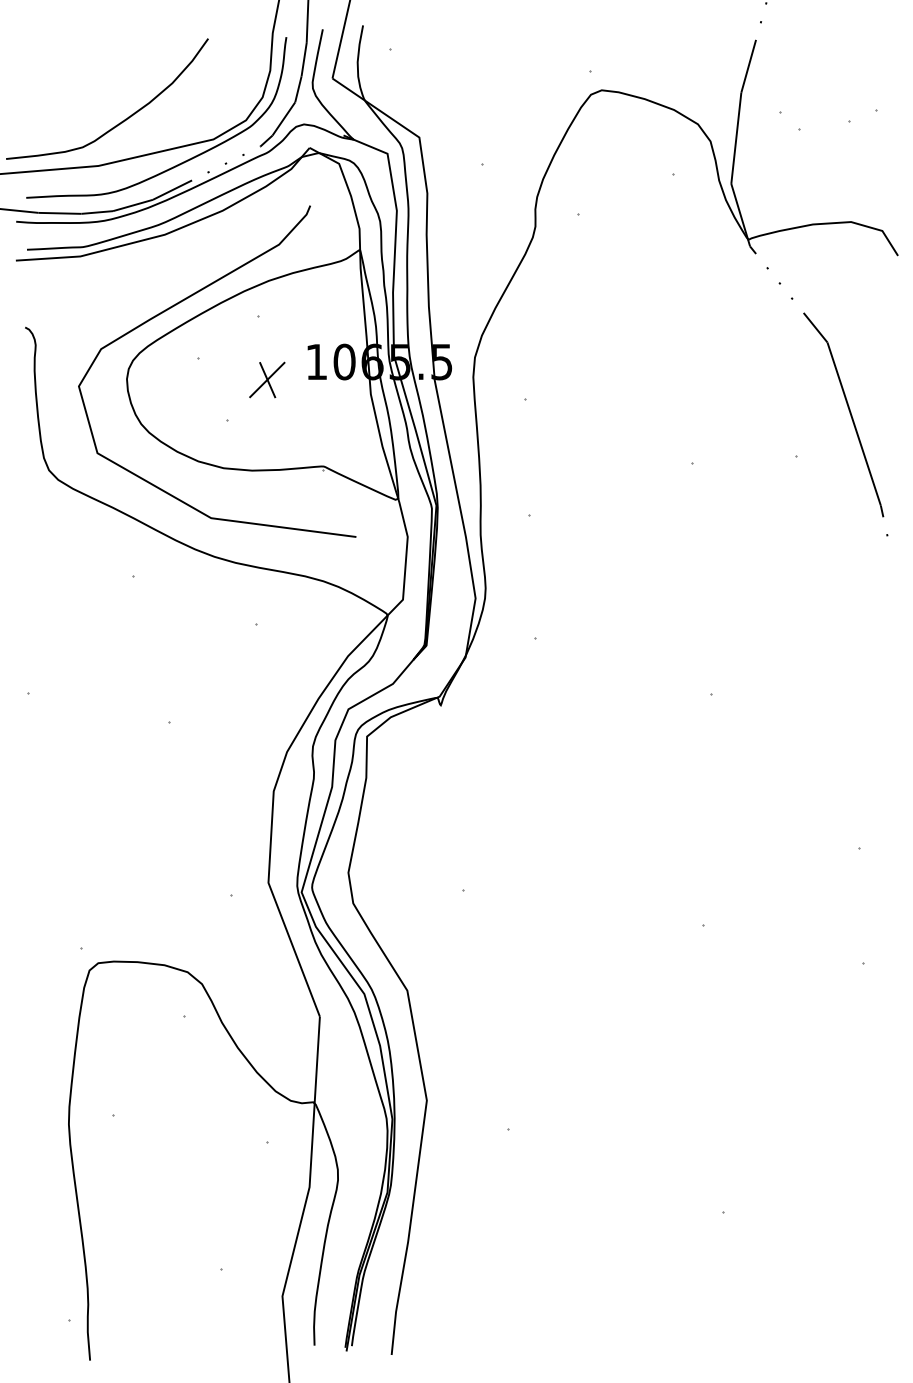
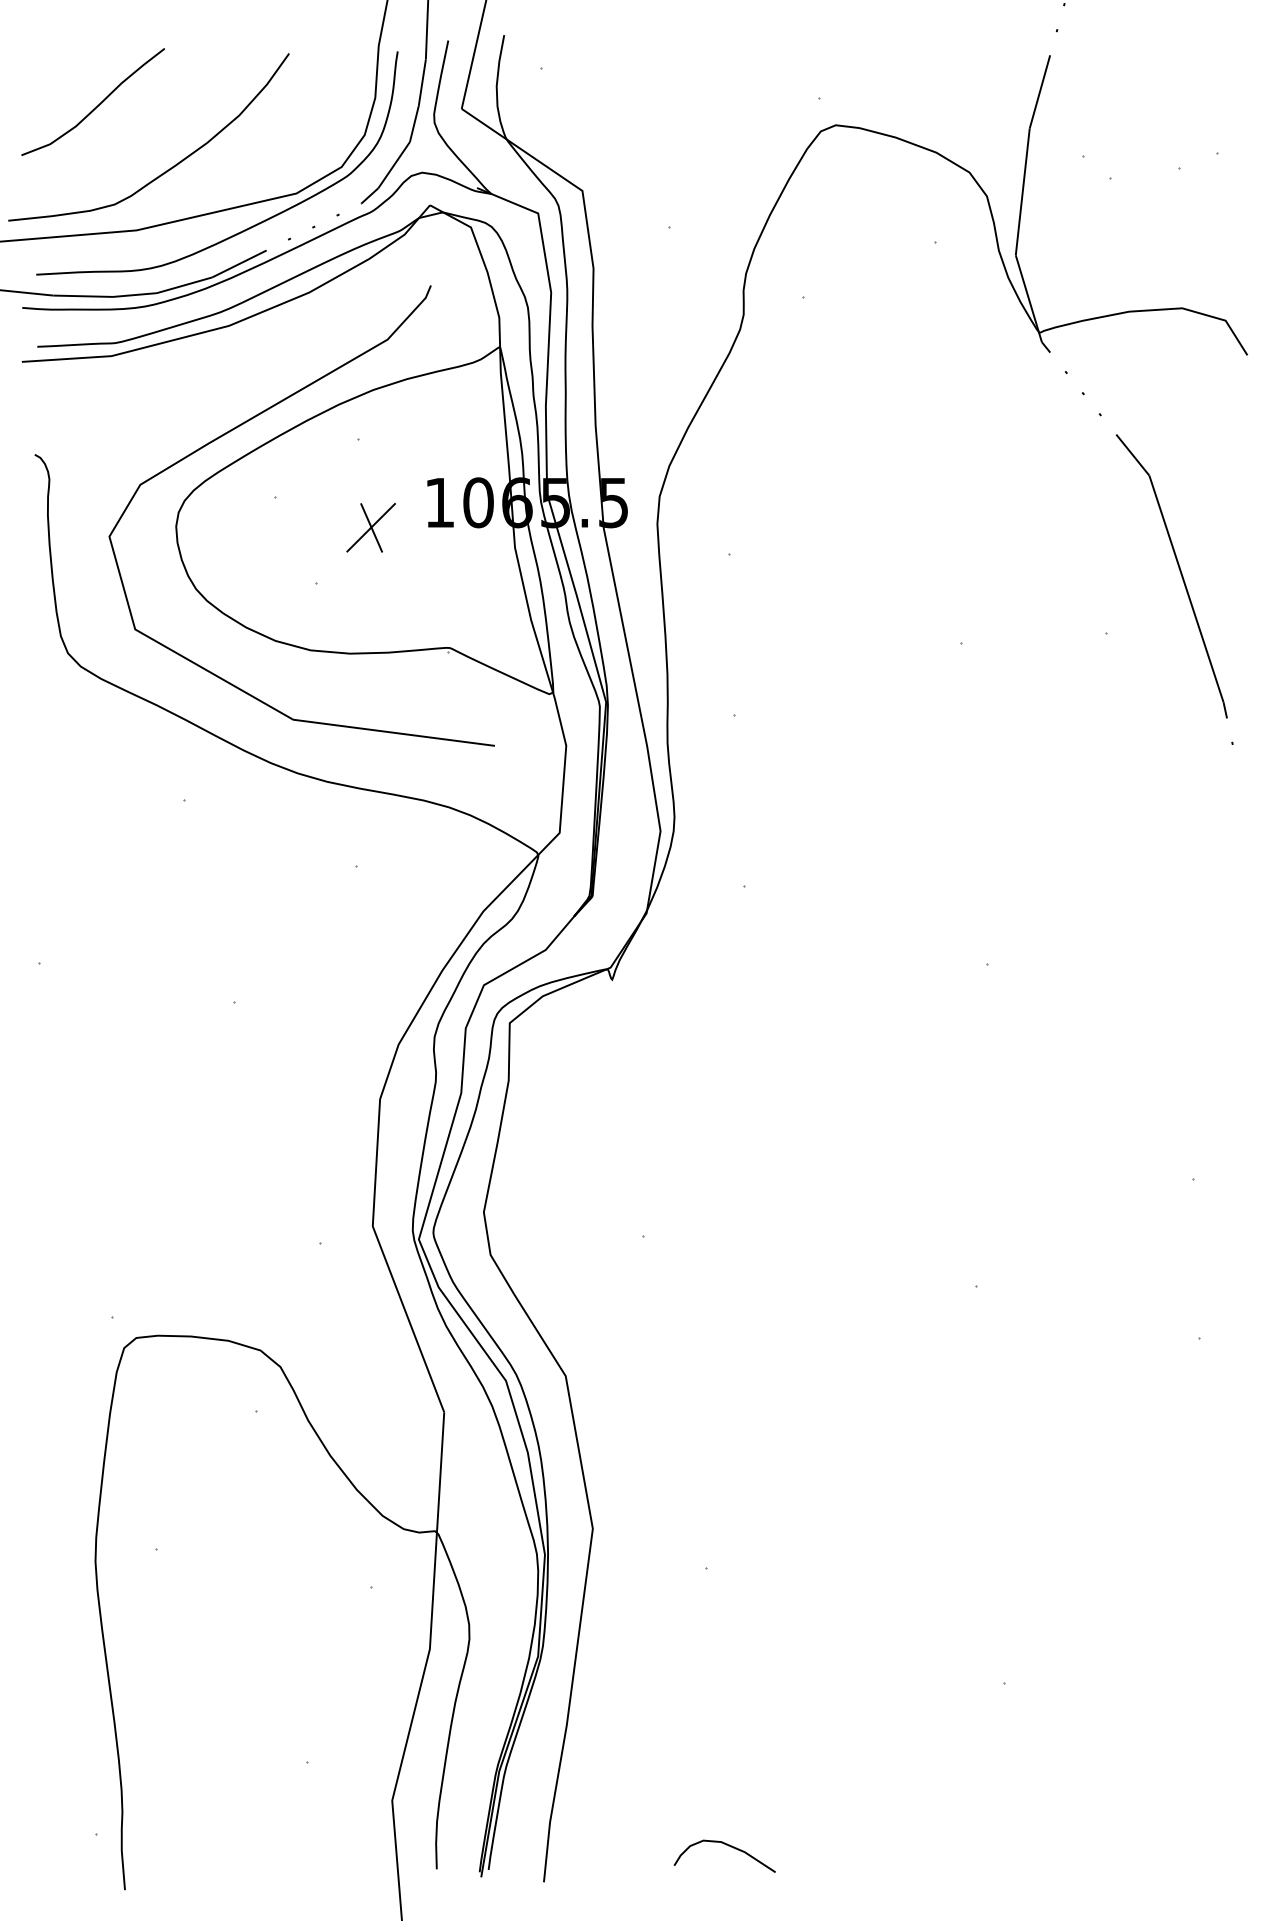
curve: (70, 76) -> (97, 105), added
curve: (524, 1329) -> (728, 1846), added

